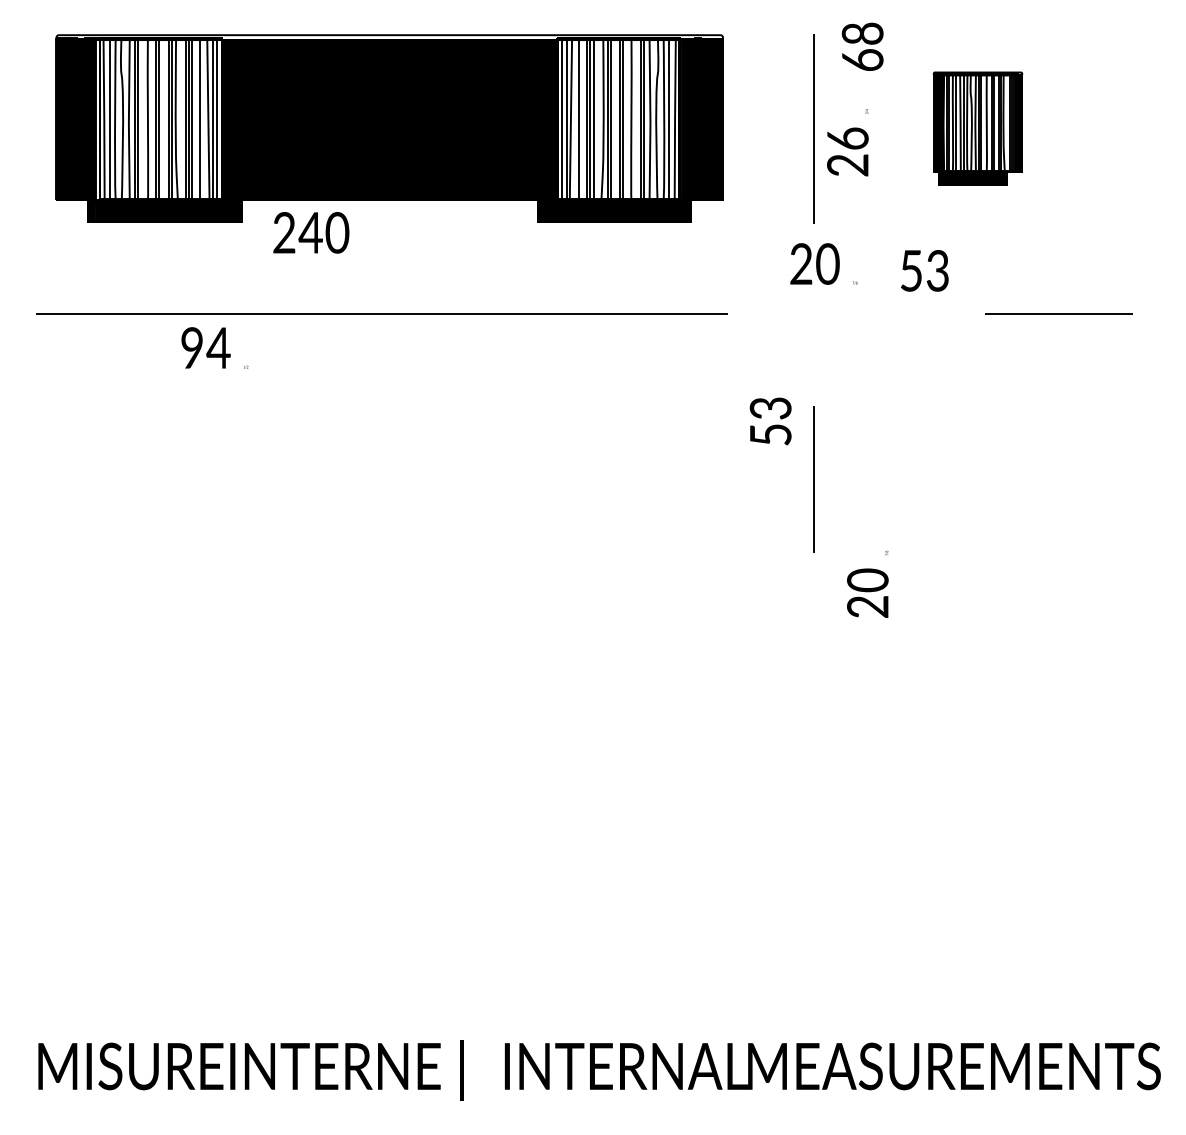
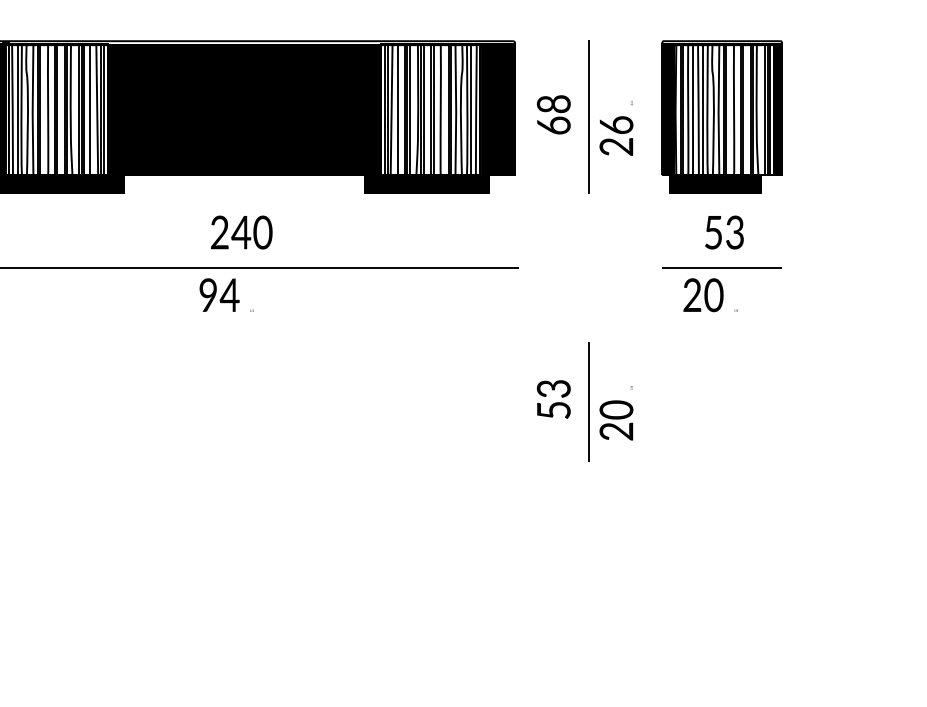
text: (862, 46) -> (553, 114), moved
part: (977, 128) -> (721, 116), size x1.67
text: (311, 232) -> (241, 232), moved
text: (823, 263) -> (710, 294), moved
text: (924, 270) -> (724, 232), moved
line: (1058, 313) -> (721, 267), moved
text: (214, 347) -> (226, 294), moved
text: (770, 421) -> (553, 399), moved
text: (867, 583) -> (616, 412), moved

